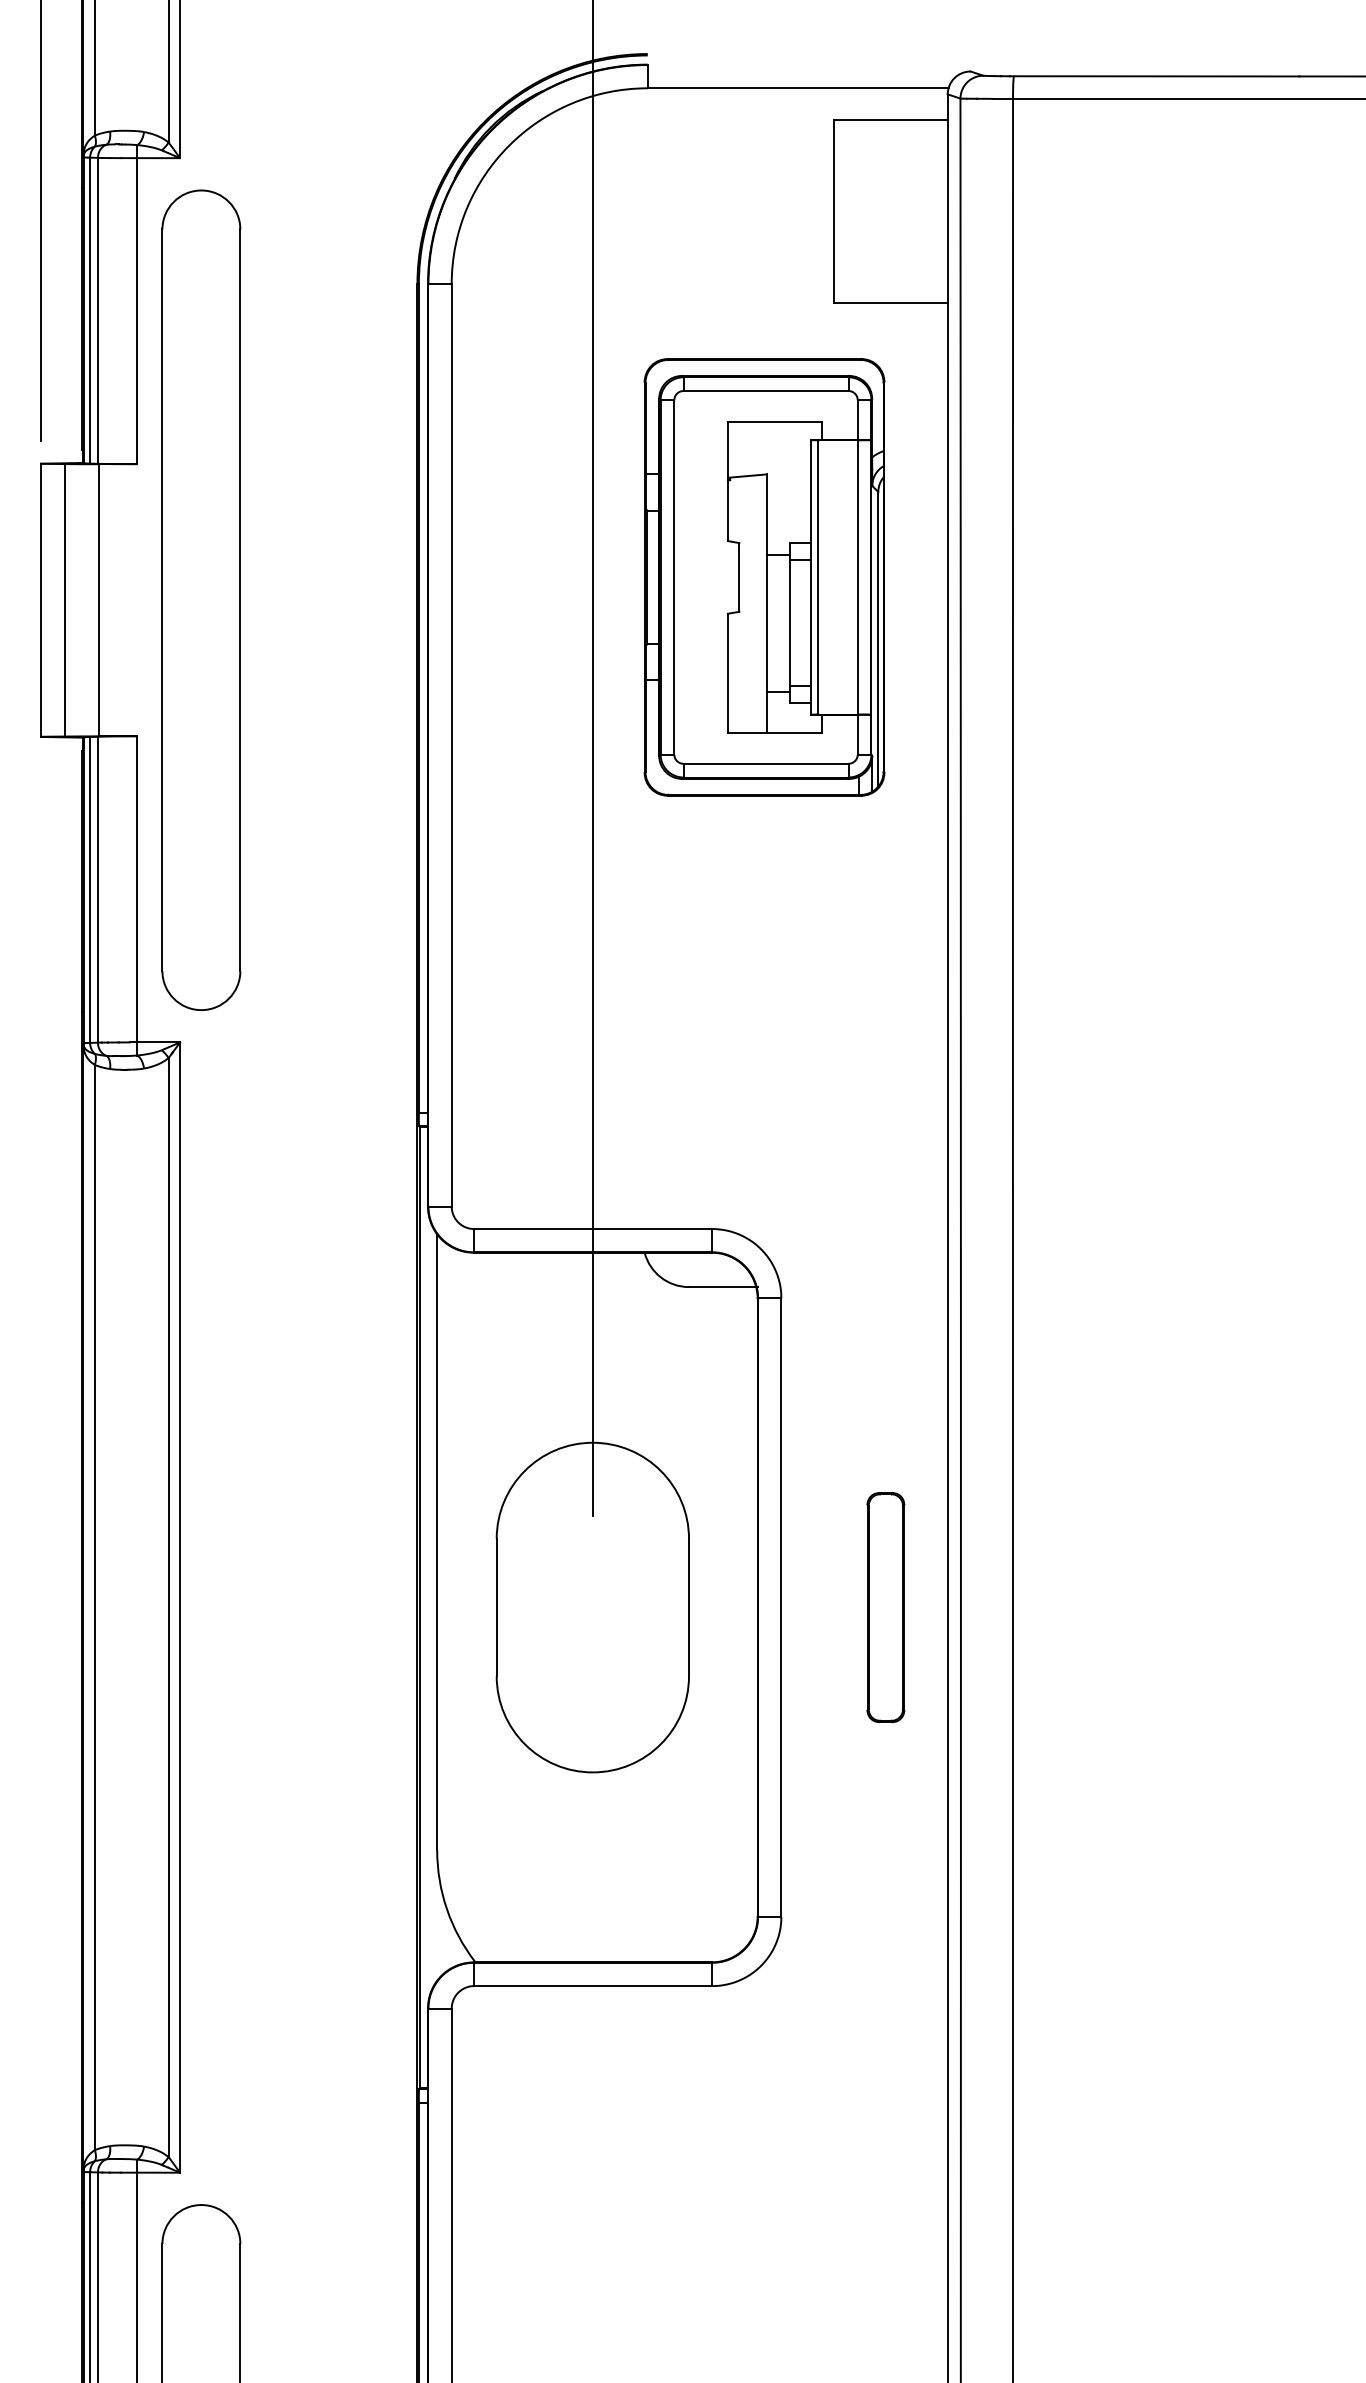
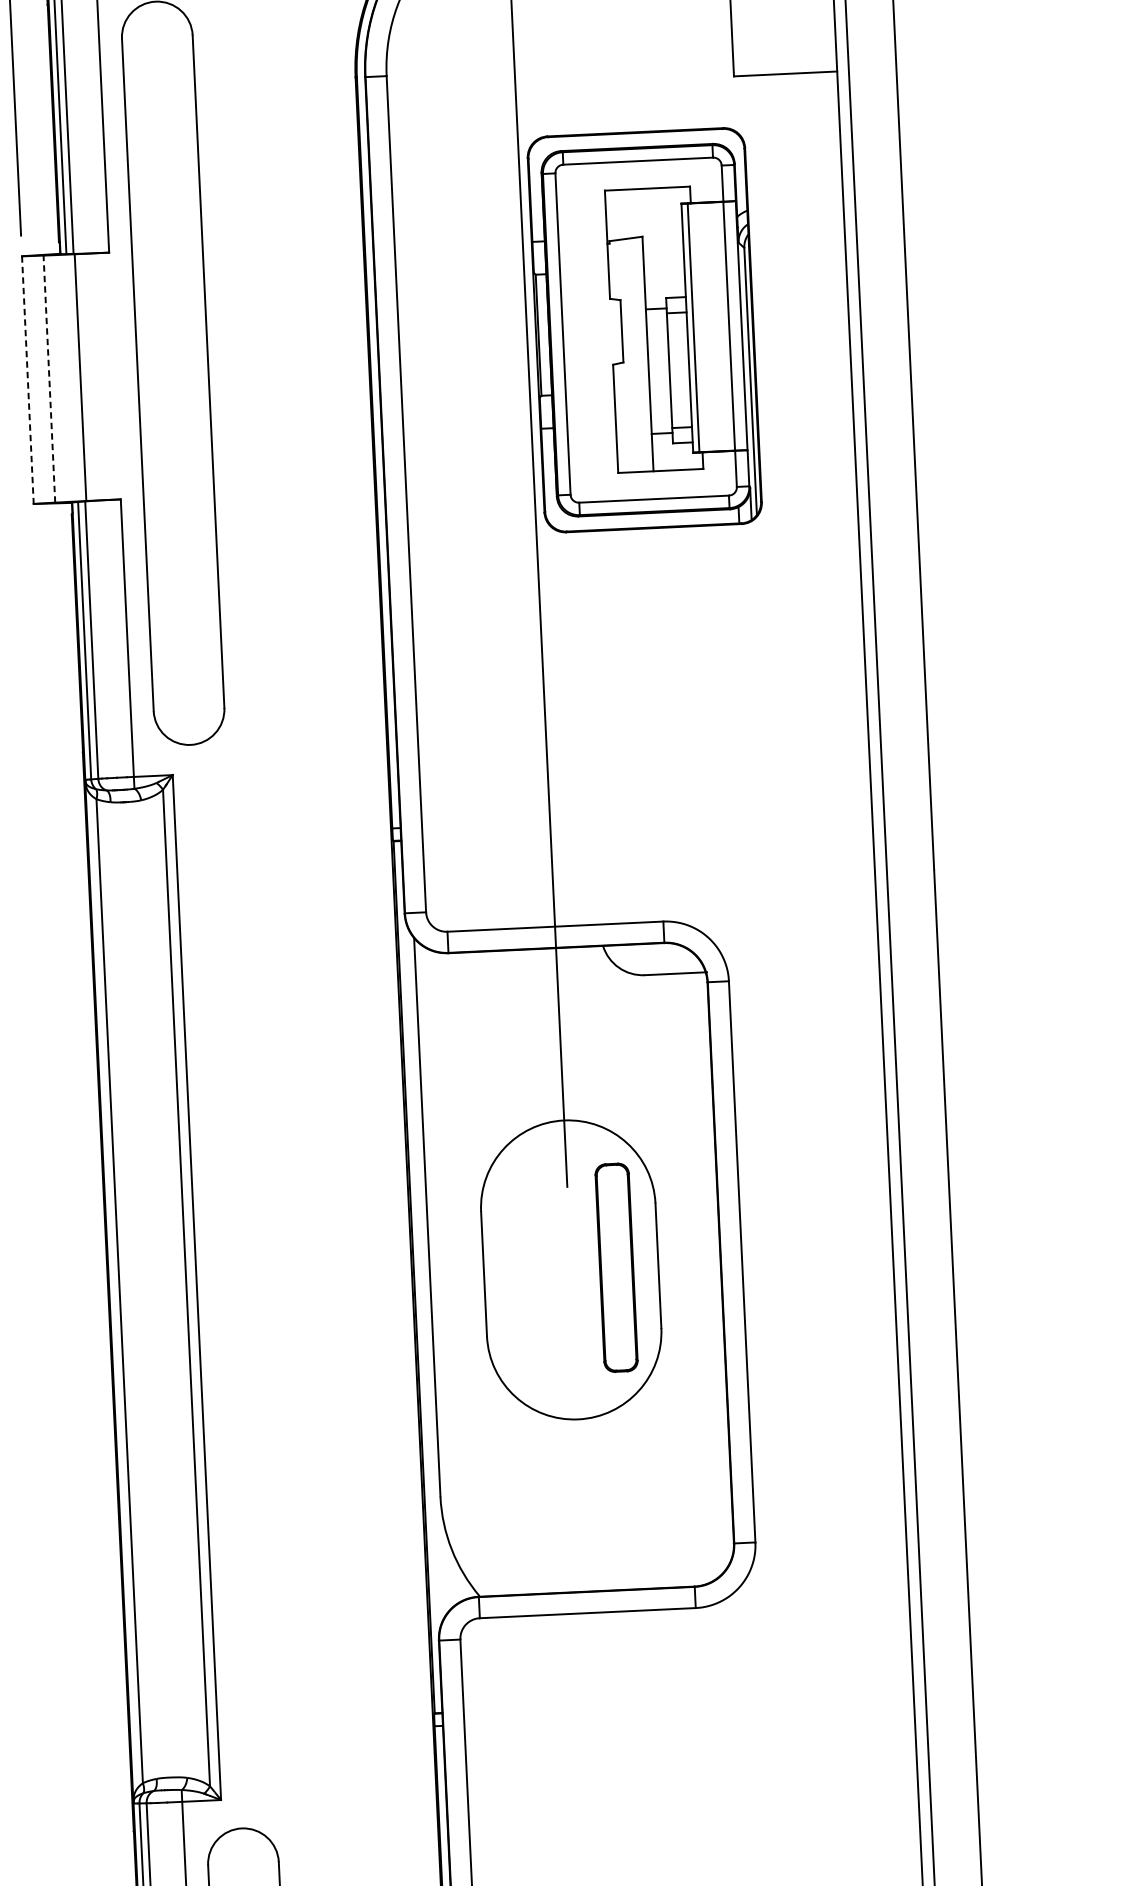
part: (764, 577) -> (644, 330), moved
line: (64, 599) -> (49, 378), solid -> dashed
line: (41, 600) -> (28, 380), solid -> dashed
part: (885, 1607) -> (616, 1267), moved

